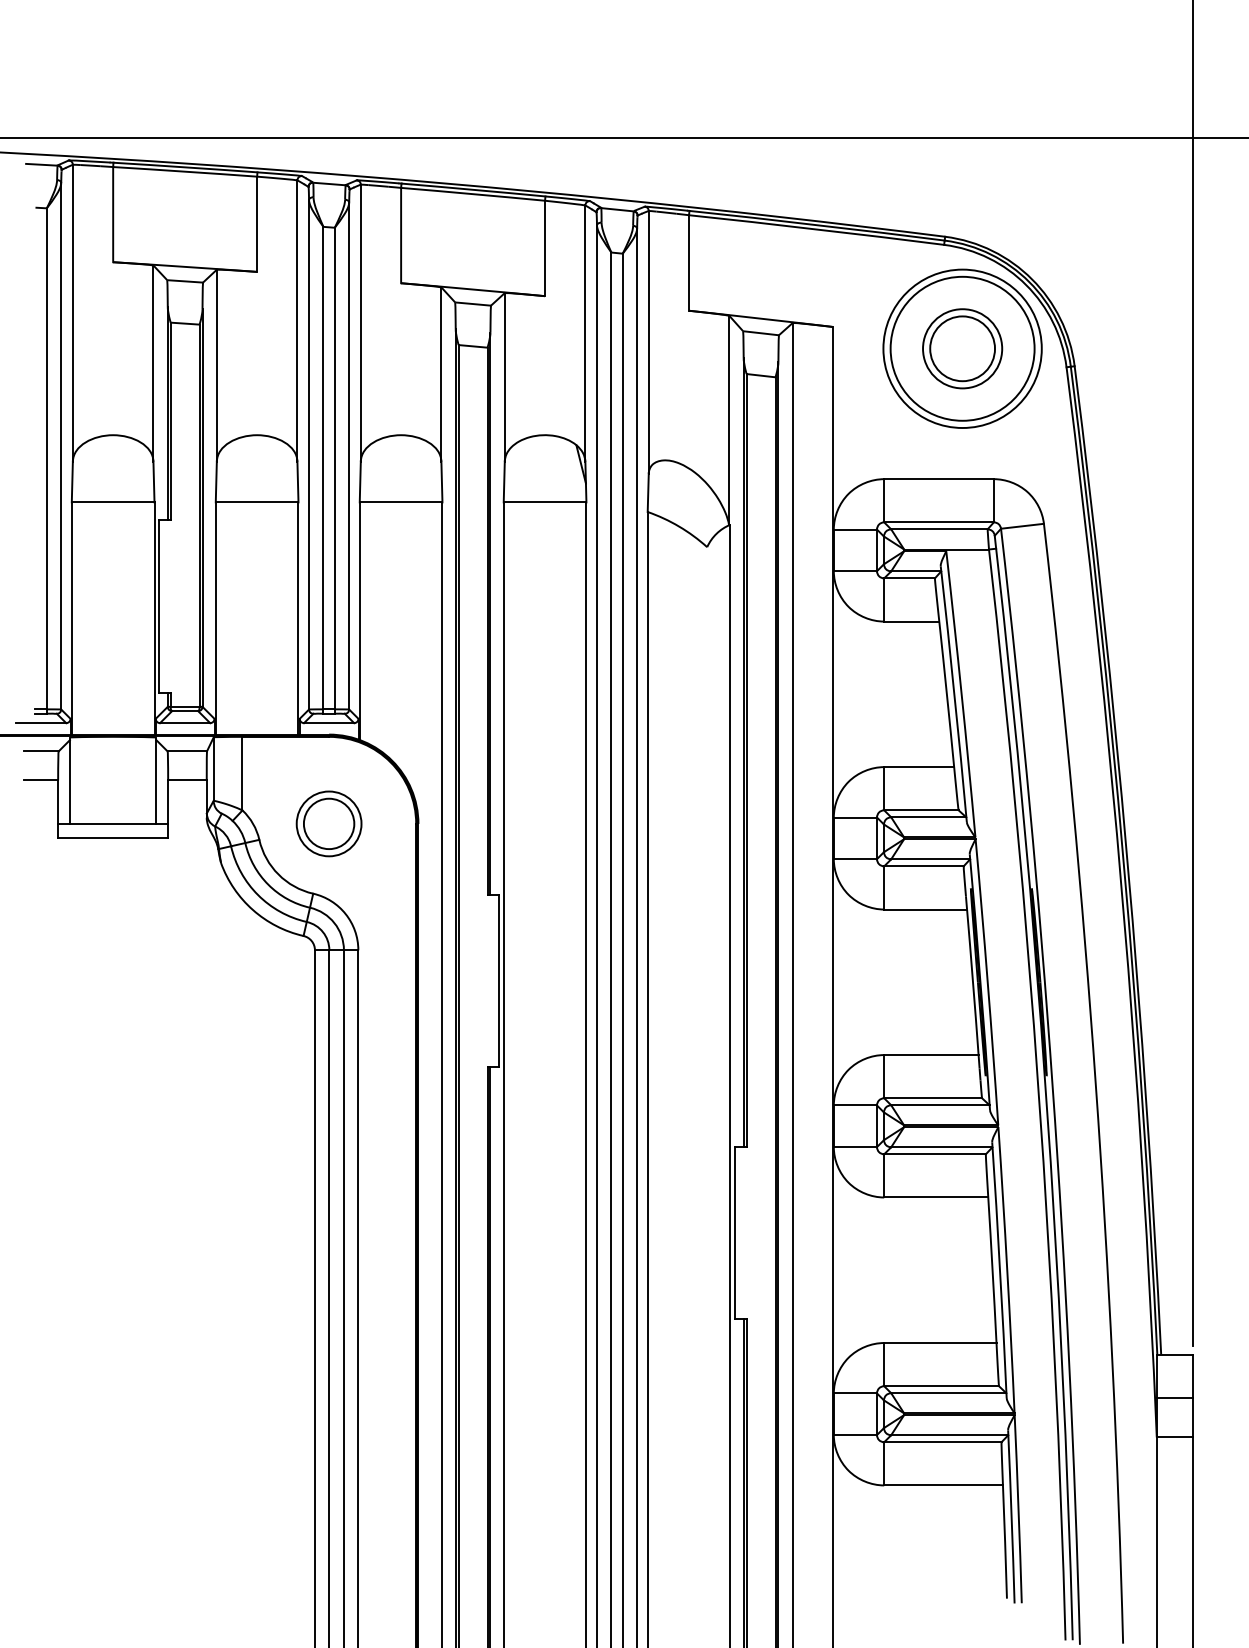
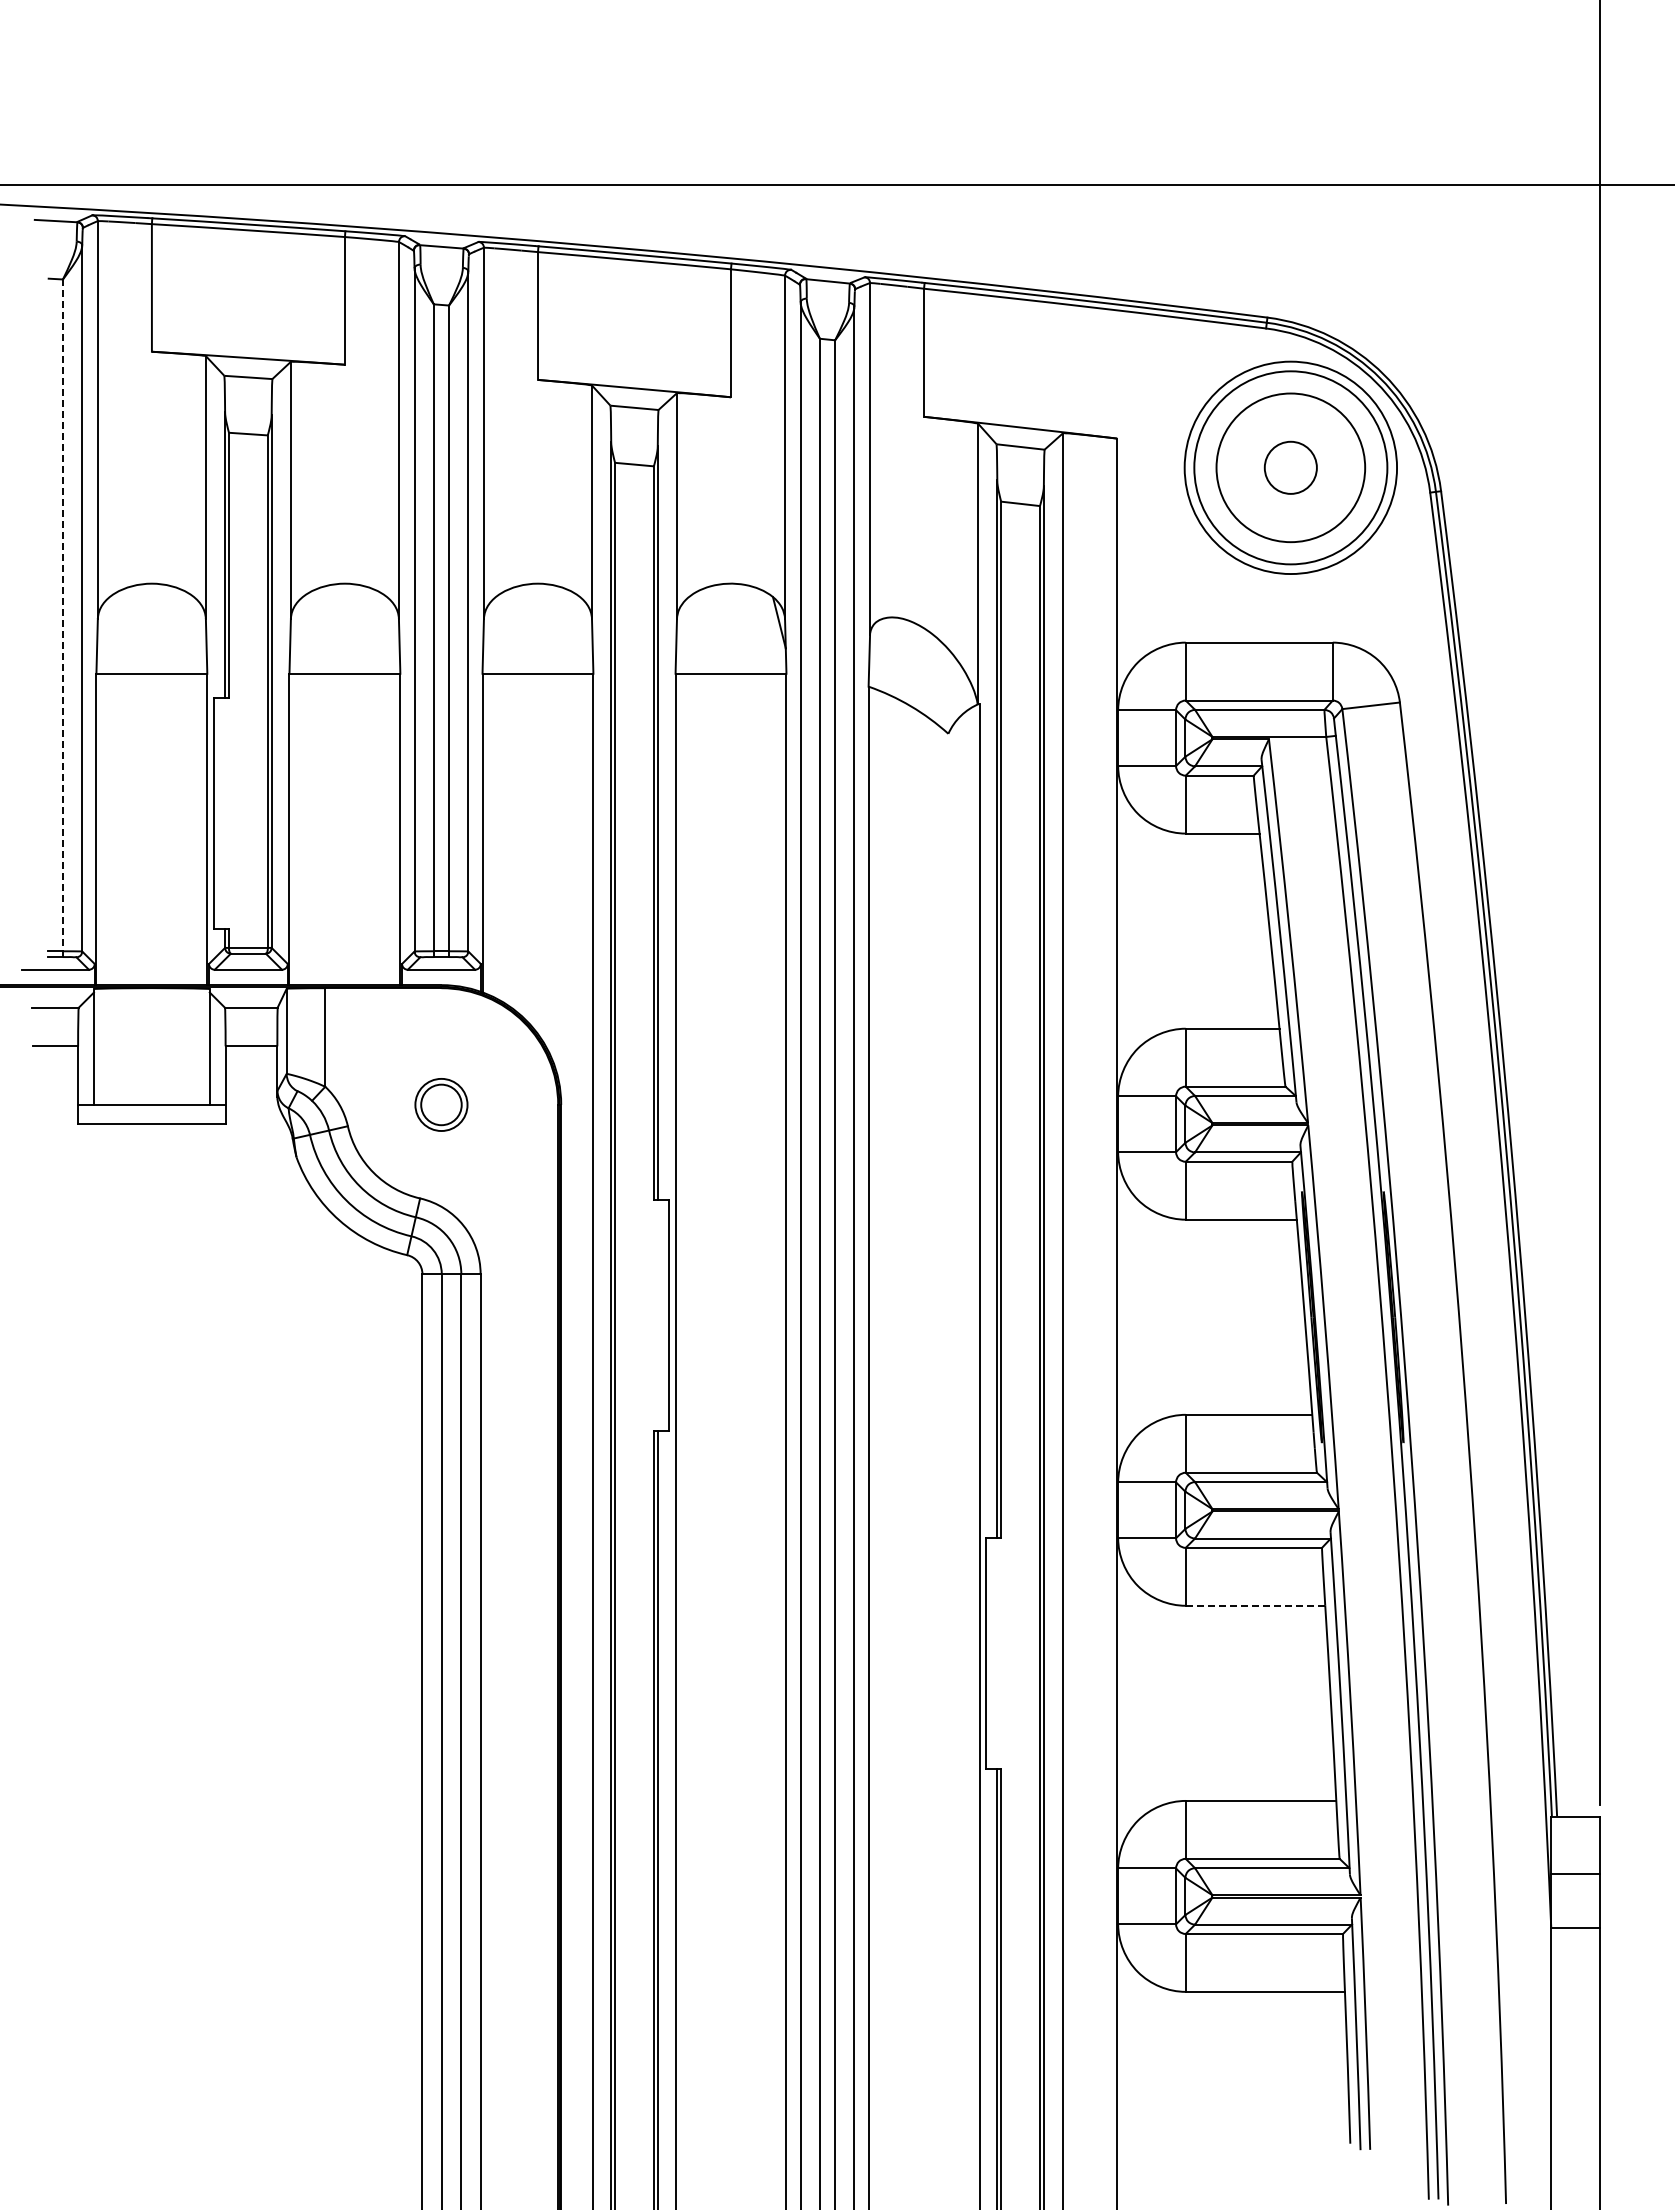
circle: (962, 348) -> (1290, 467), size x0.6
circle: (962, 348) -> (1290, 467), size x1.4
line: (46, 461) -> (62, 618), solid -> dashed
part: (329, 823) -> (441, 1104), size x0.6
line: (936, 1197) -> (1255, 1605), solid -> dashed

